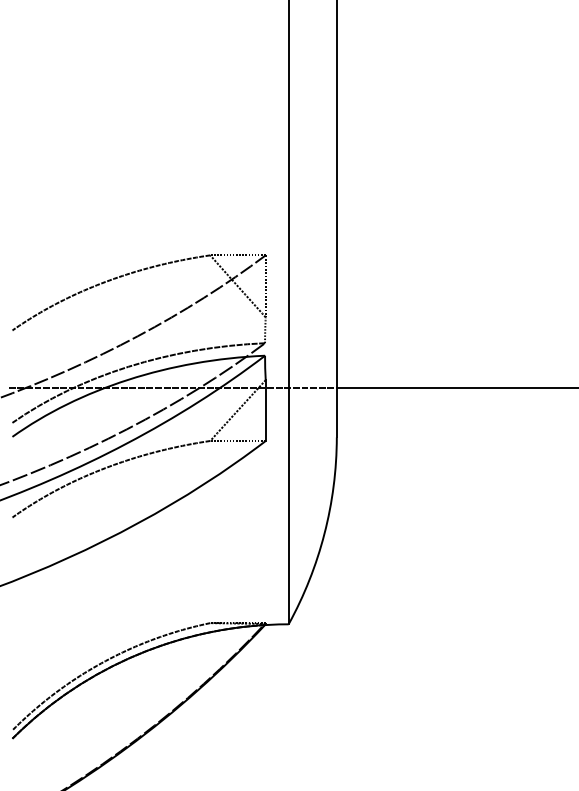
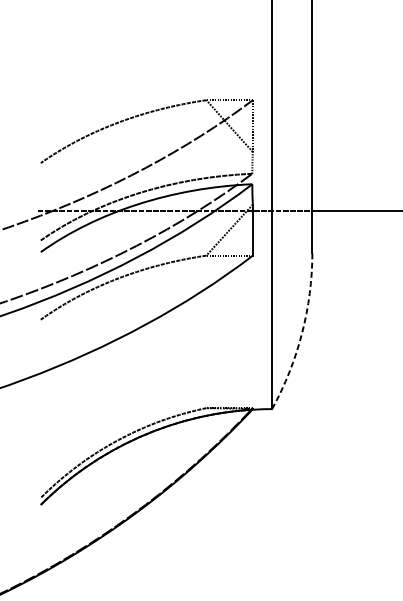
arc: (324, 533) -> (302, 333), solid -> dashed

